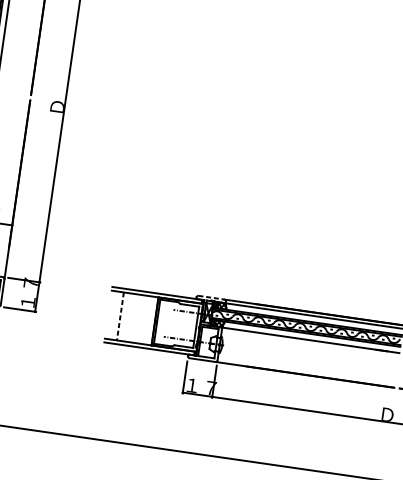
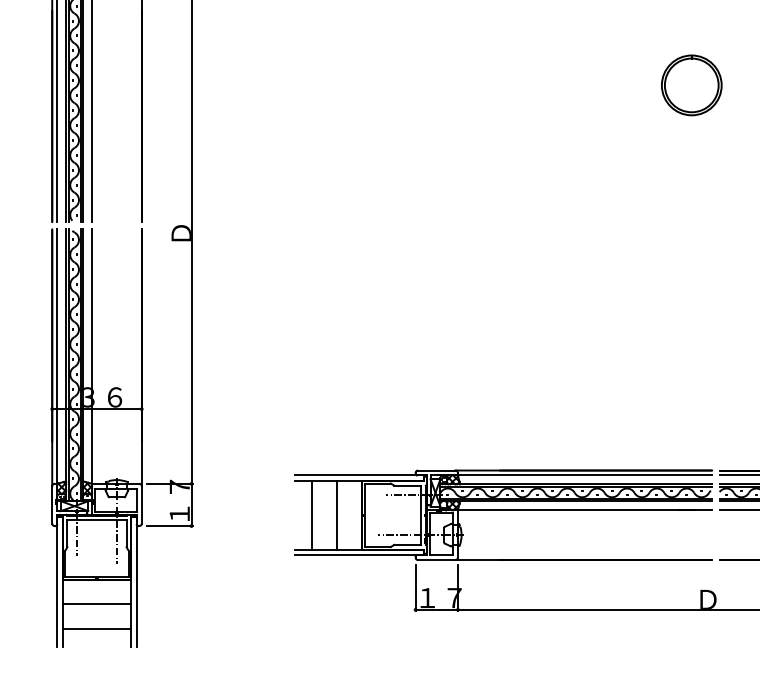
line: (211, 297) -> (436, 470), dashed -> solid
line: (120, 316) -> (312, 515), dashed -> solid
line: (138, 318) -> (337, 514), added

